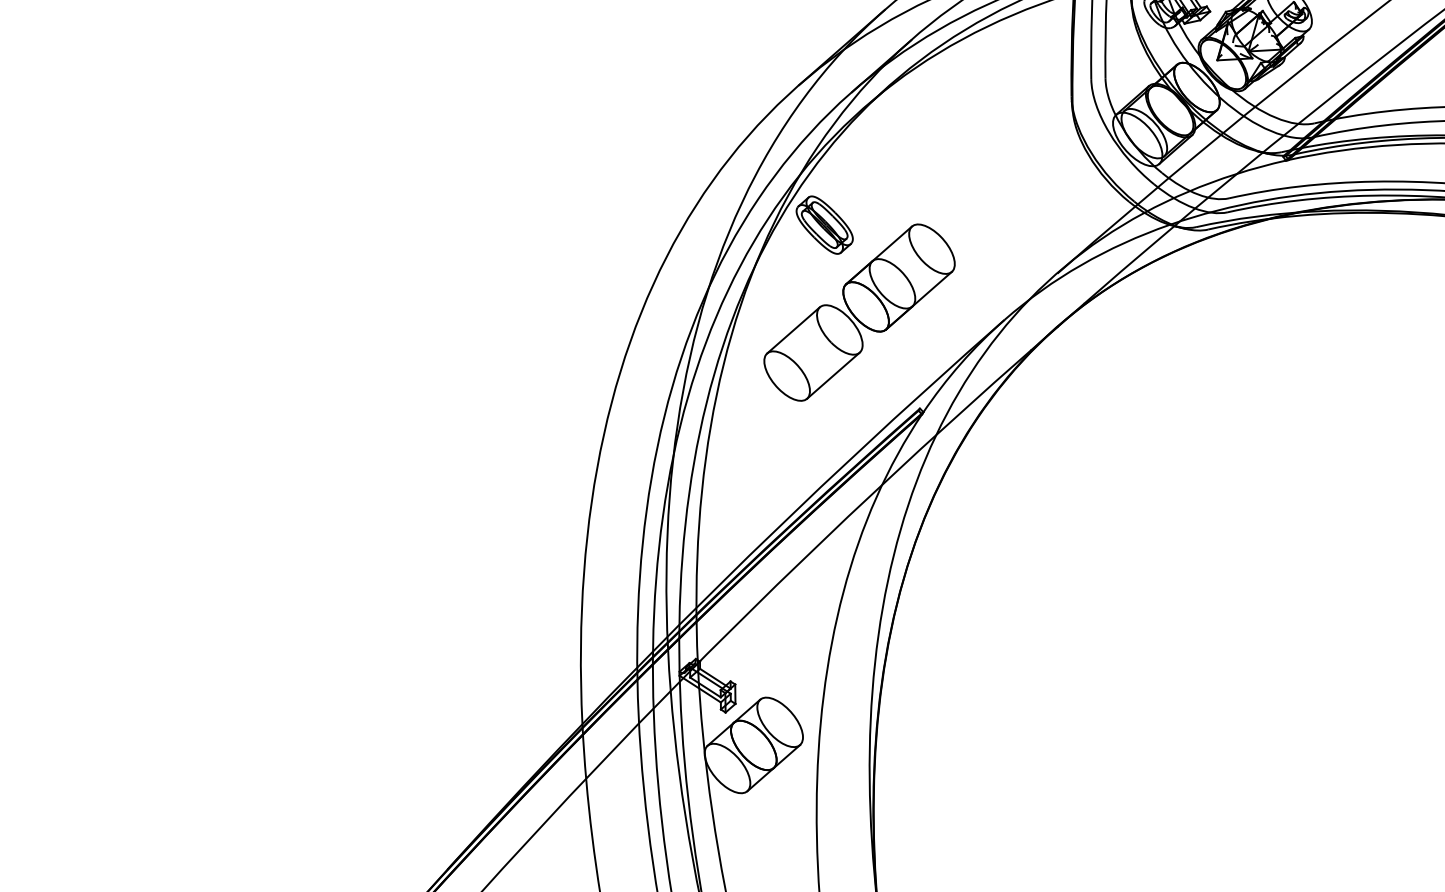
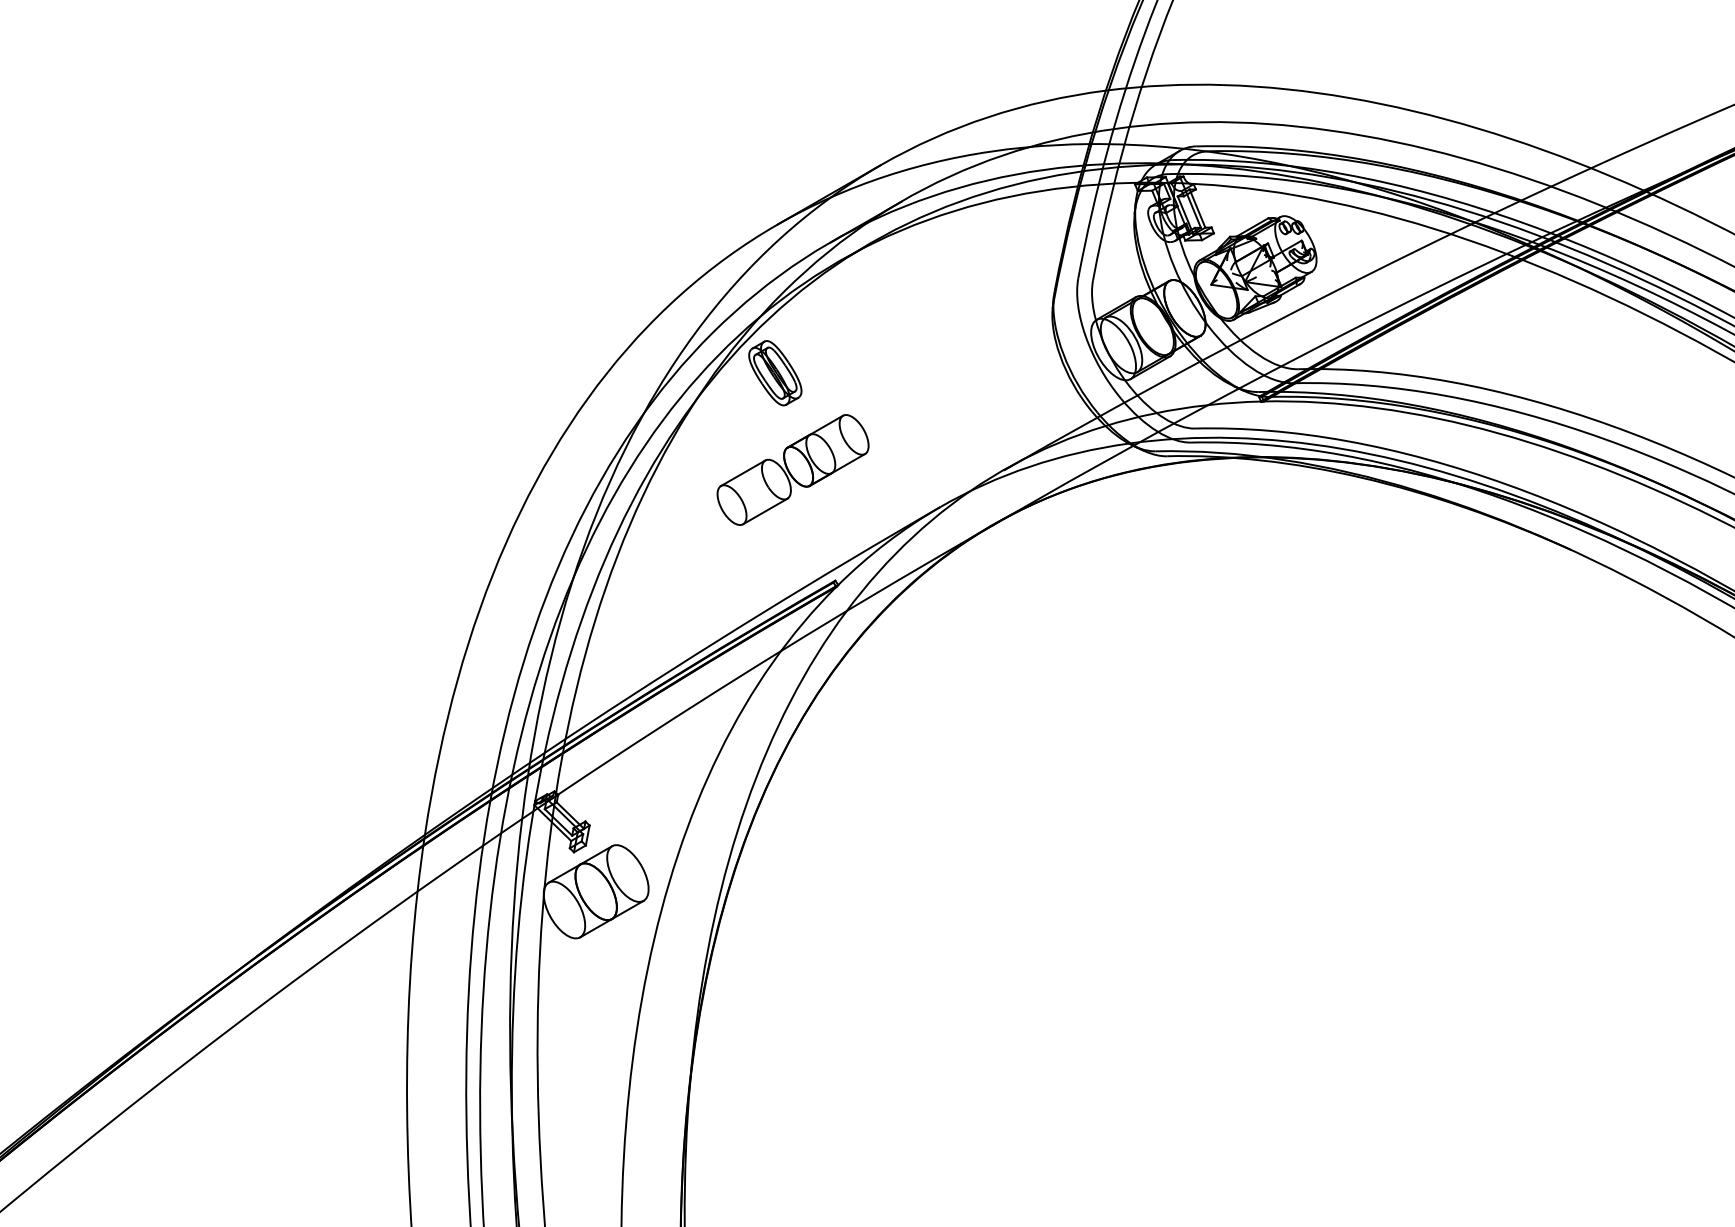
part: (858, 312) -> (792, 469), size x0.7

